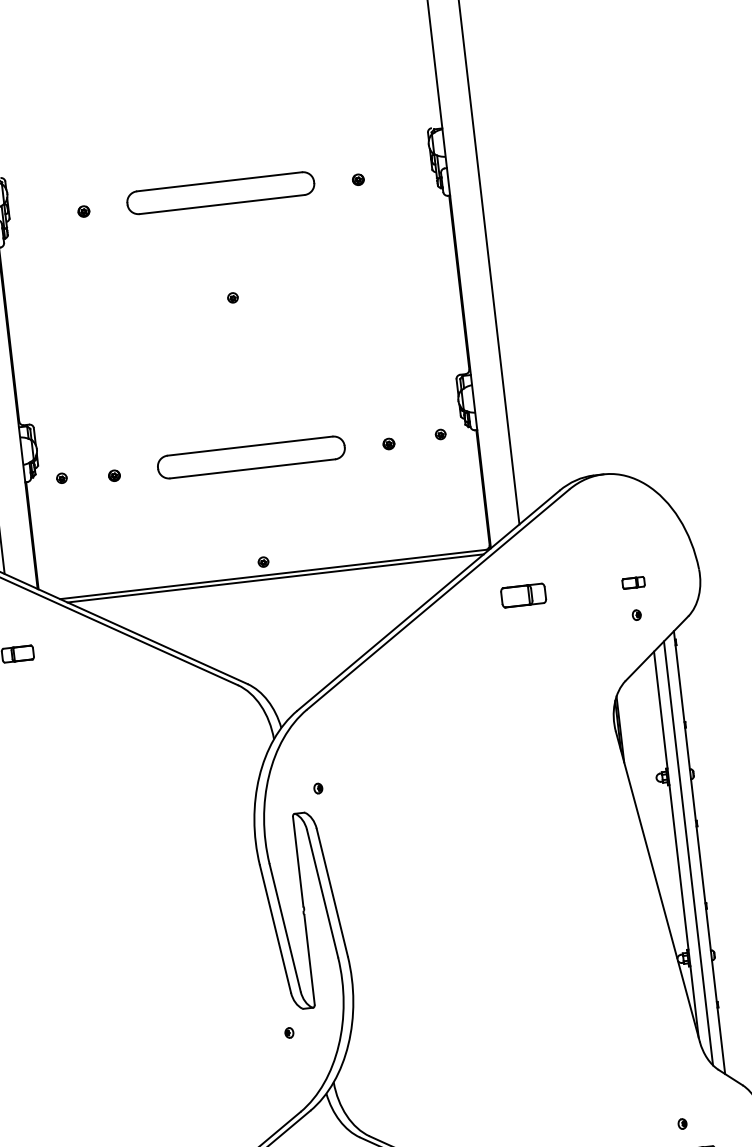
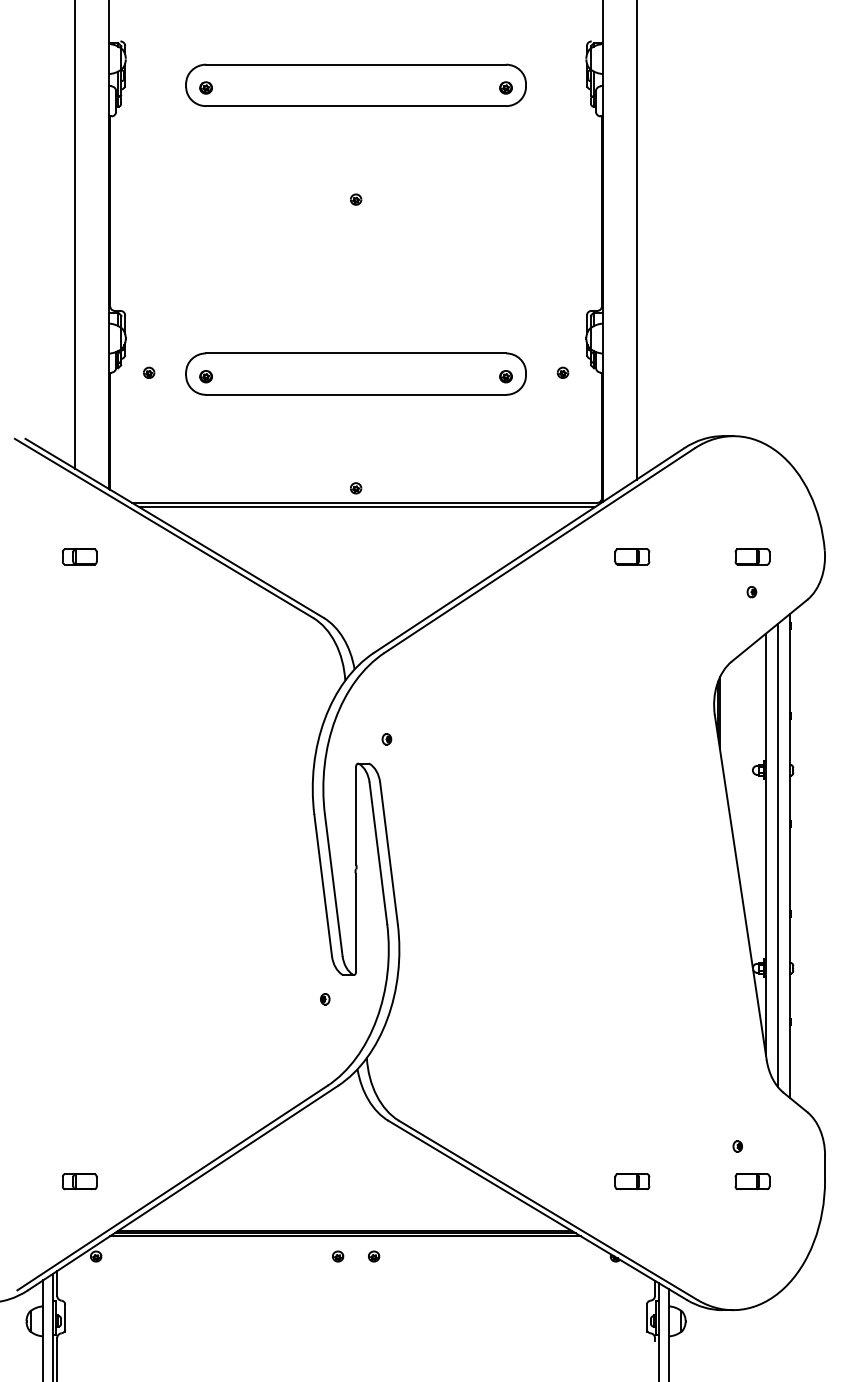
part: (220, 192) -> (355, 84), size x1.67
part: (250, 457) -> (355, 373), size x1.67
part: (633, 582) -> (752, 556), size x1.43
part: (523, 595) -> (632, 556), size x0.71

